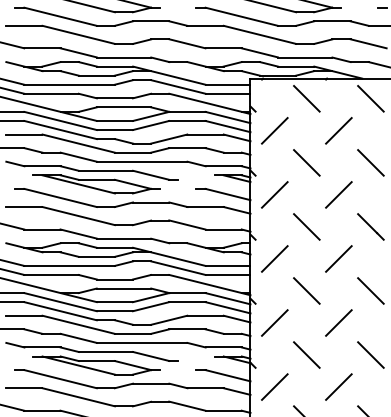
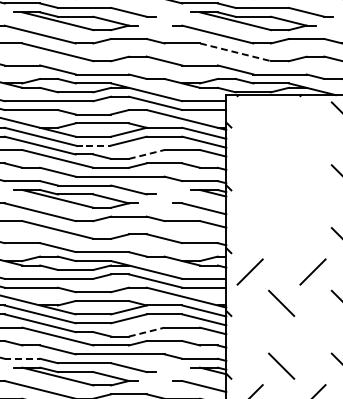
line: (260, 35) -> (236, 52), solid -> dashed
line: (306, 98) -> (281, 114), removed
line: (115, 130) -> (93, 146), solid -> dashed
line: (274, 130) -> (249, 146), removed
line: (338, 130) -> (312, 146), removed
line: (169, 139) -> (146, 154), solid -> dashed
line: (306, 162) -> (281, 177), removed
line: (274, 194) -> (249, 208), removed
line: (338, 194) -> (312, 208), removed
line: (306, 226) -> (281, 240), removed
line: (169, 320) -> (146, 332), solid -> dashed
line: (274, 322) -> (249, 334), removed
line: (338, 322) -> (312, 334), removed
line: (42, 347) -> (22, 358), solid -> dashed

